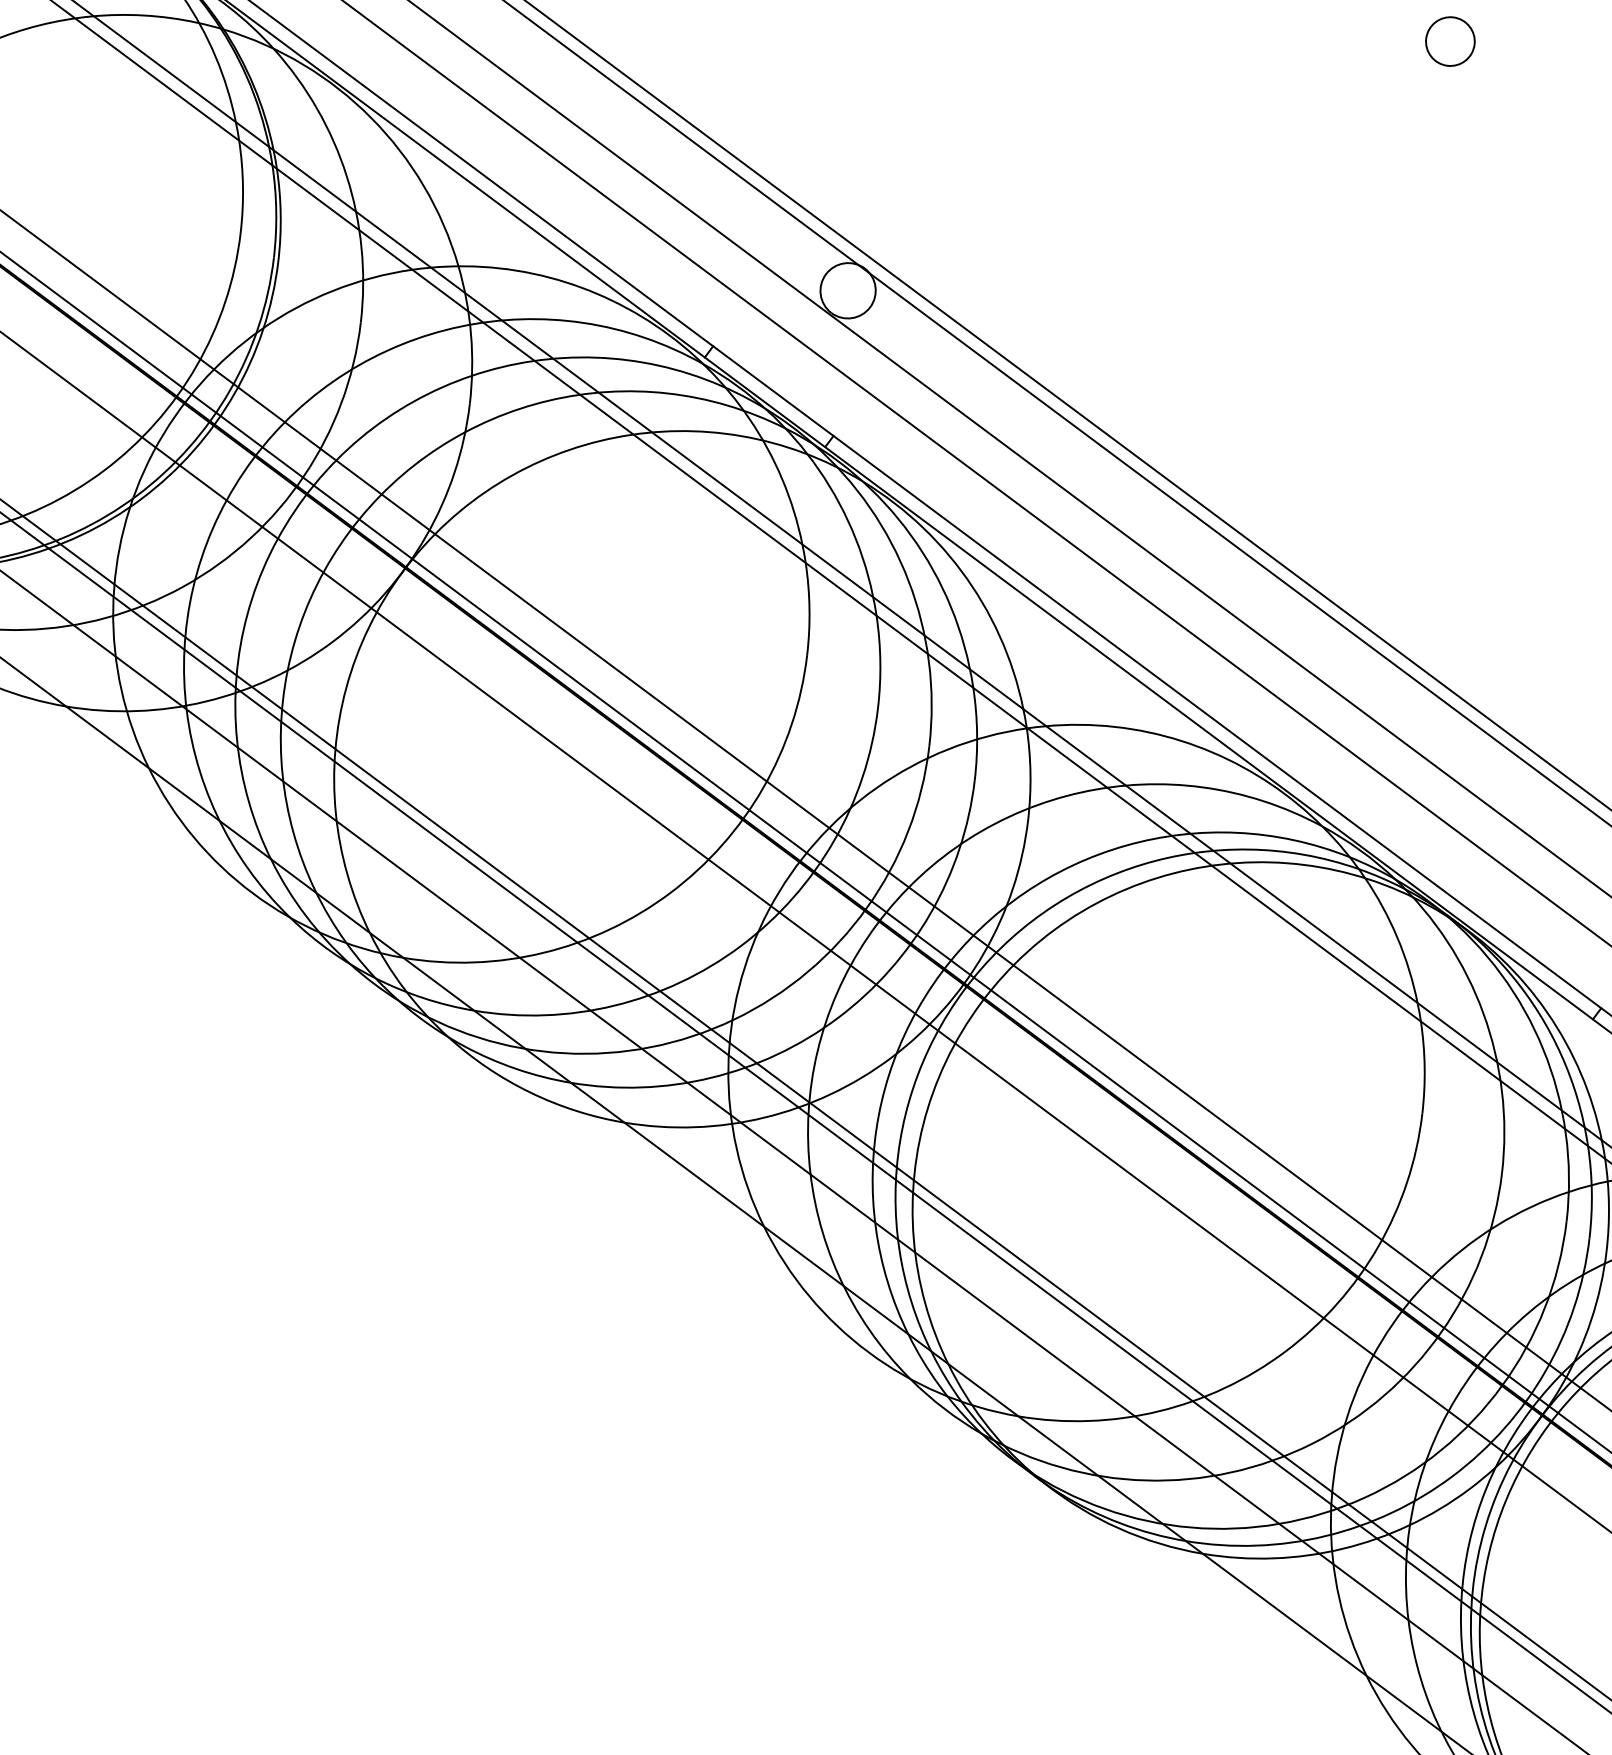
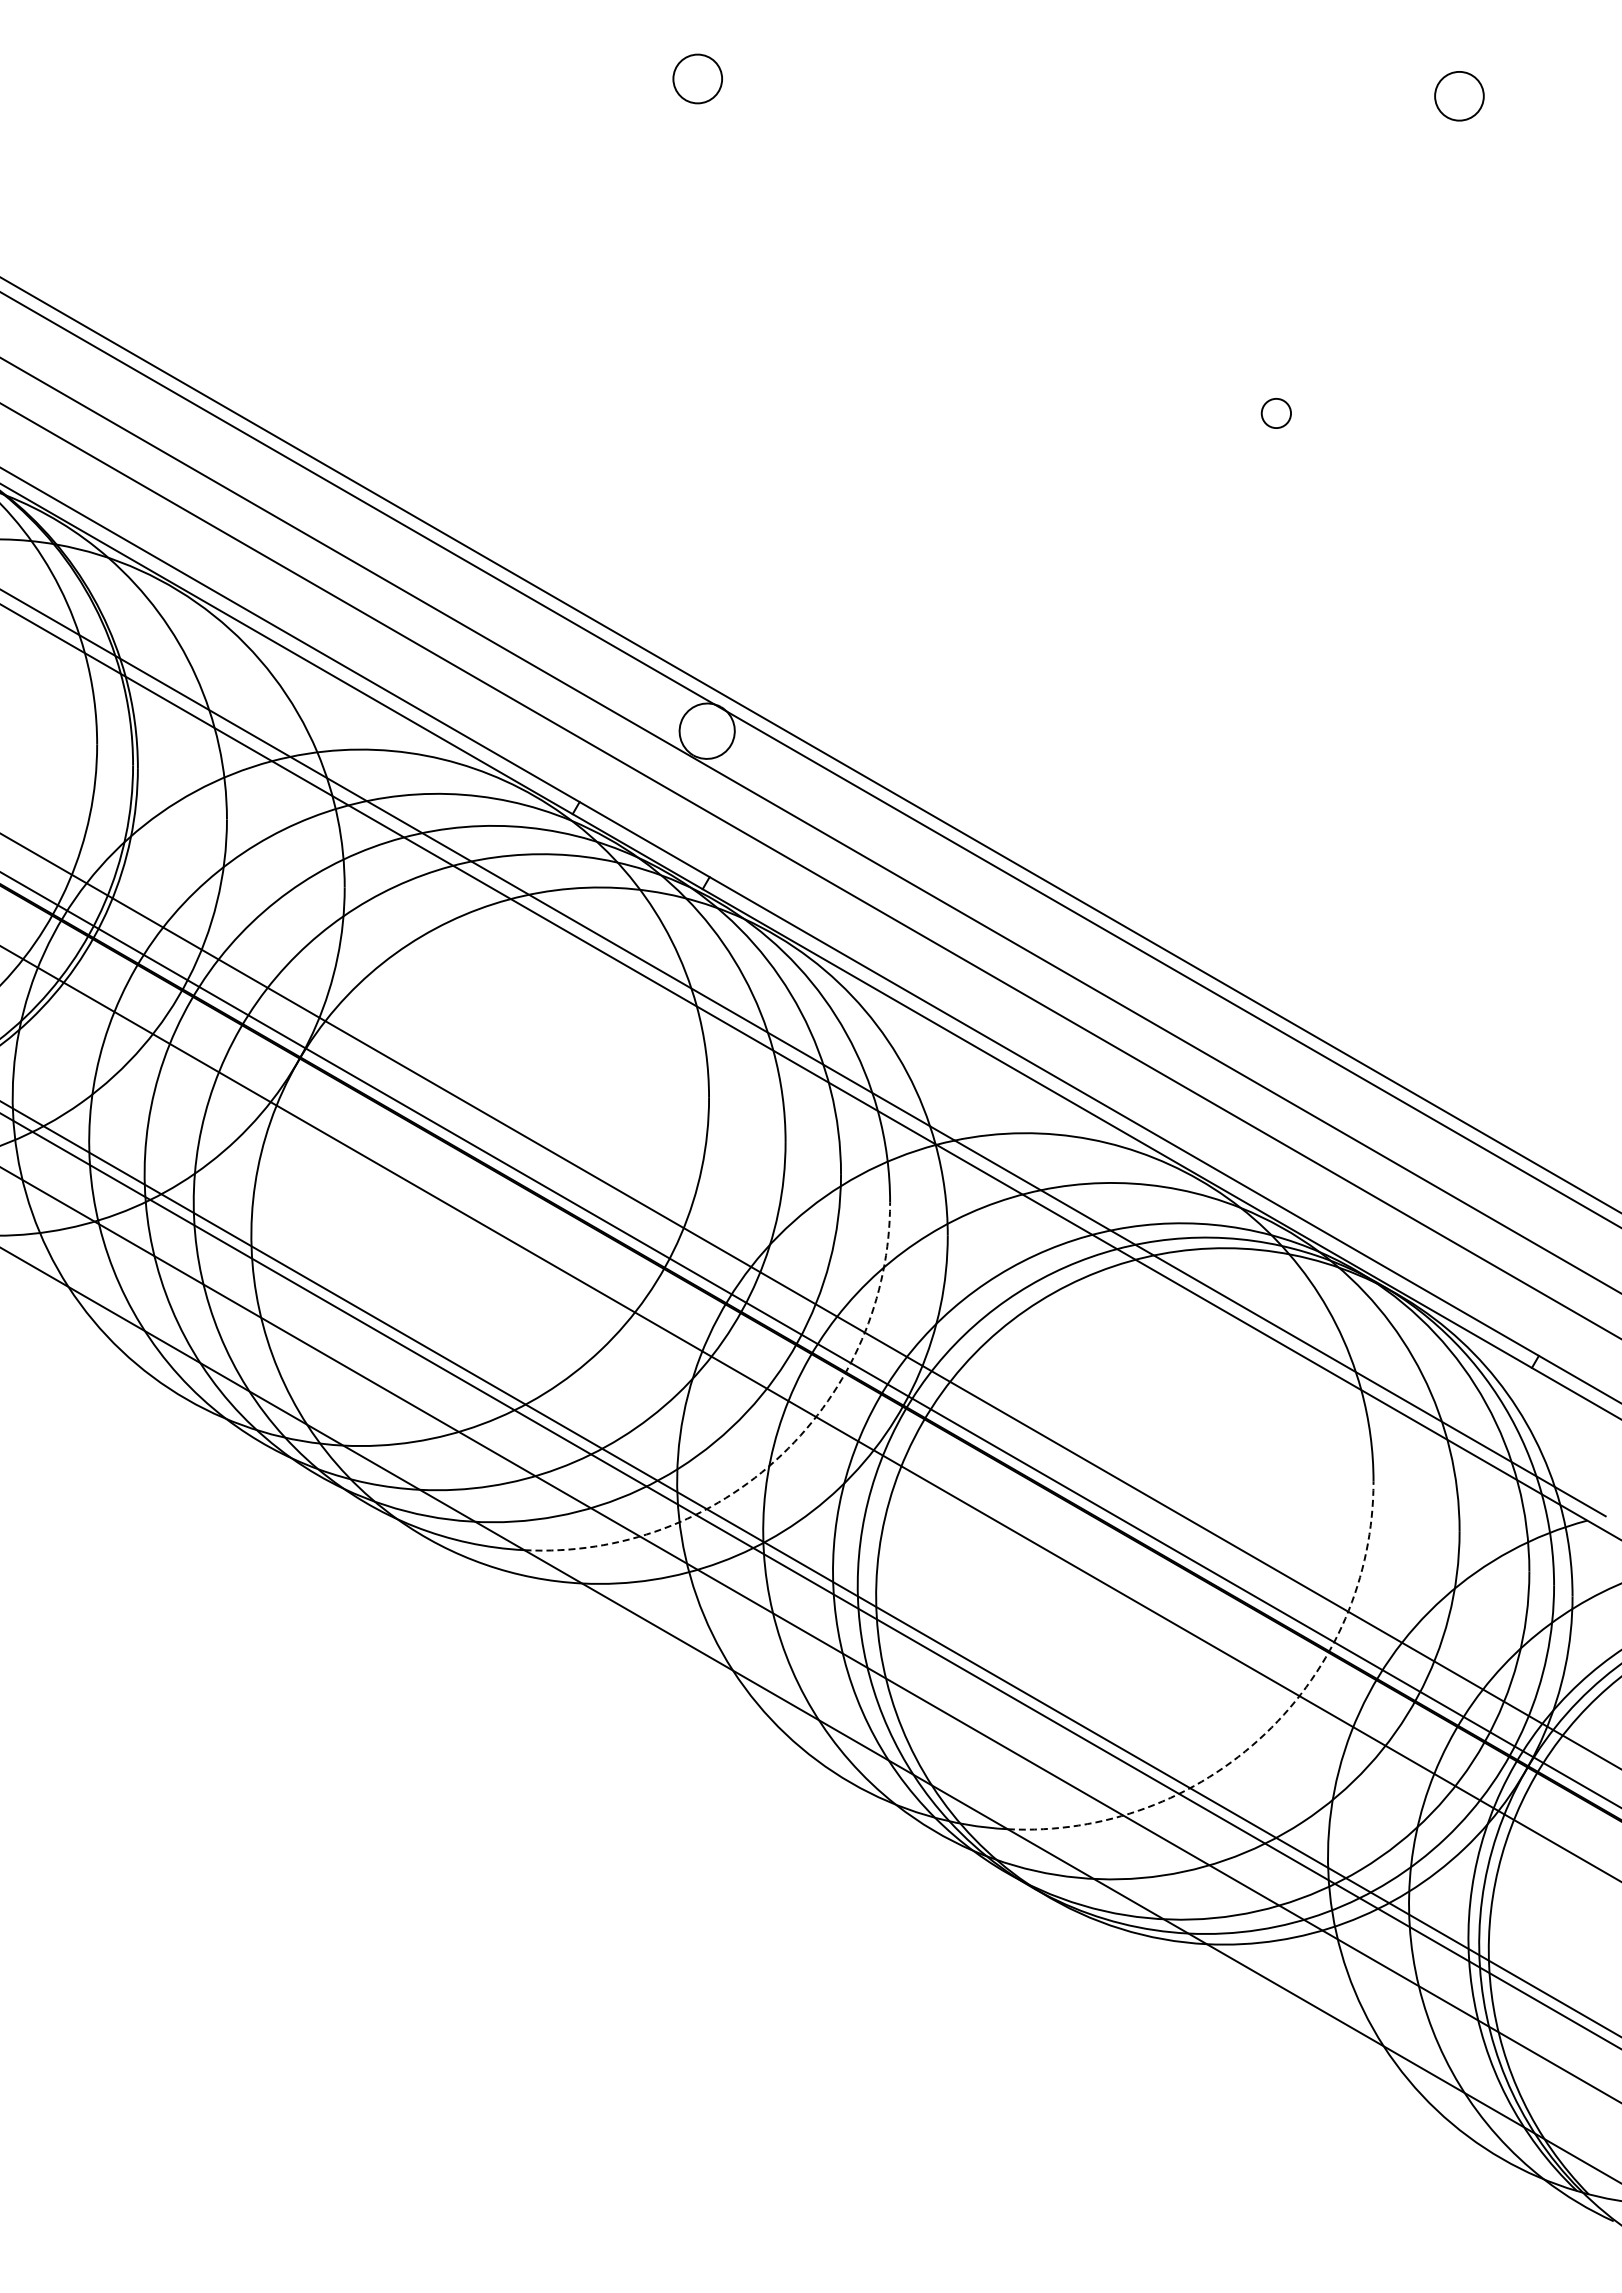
circle: (1450, 41) -> (1276, 413), size x0.6
arc: (837, 1017) -> (781, 1454), solid -> dashed
arc: (1285, 1351) -> (1265, 1733), solid -> dashed

